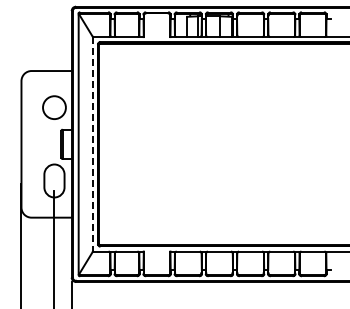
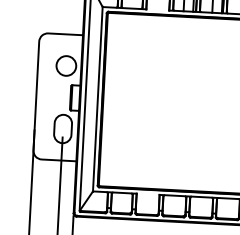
line: (92, 144) -> (97, 99), dashed -> solid

